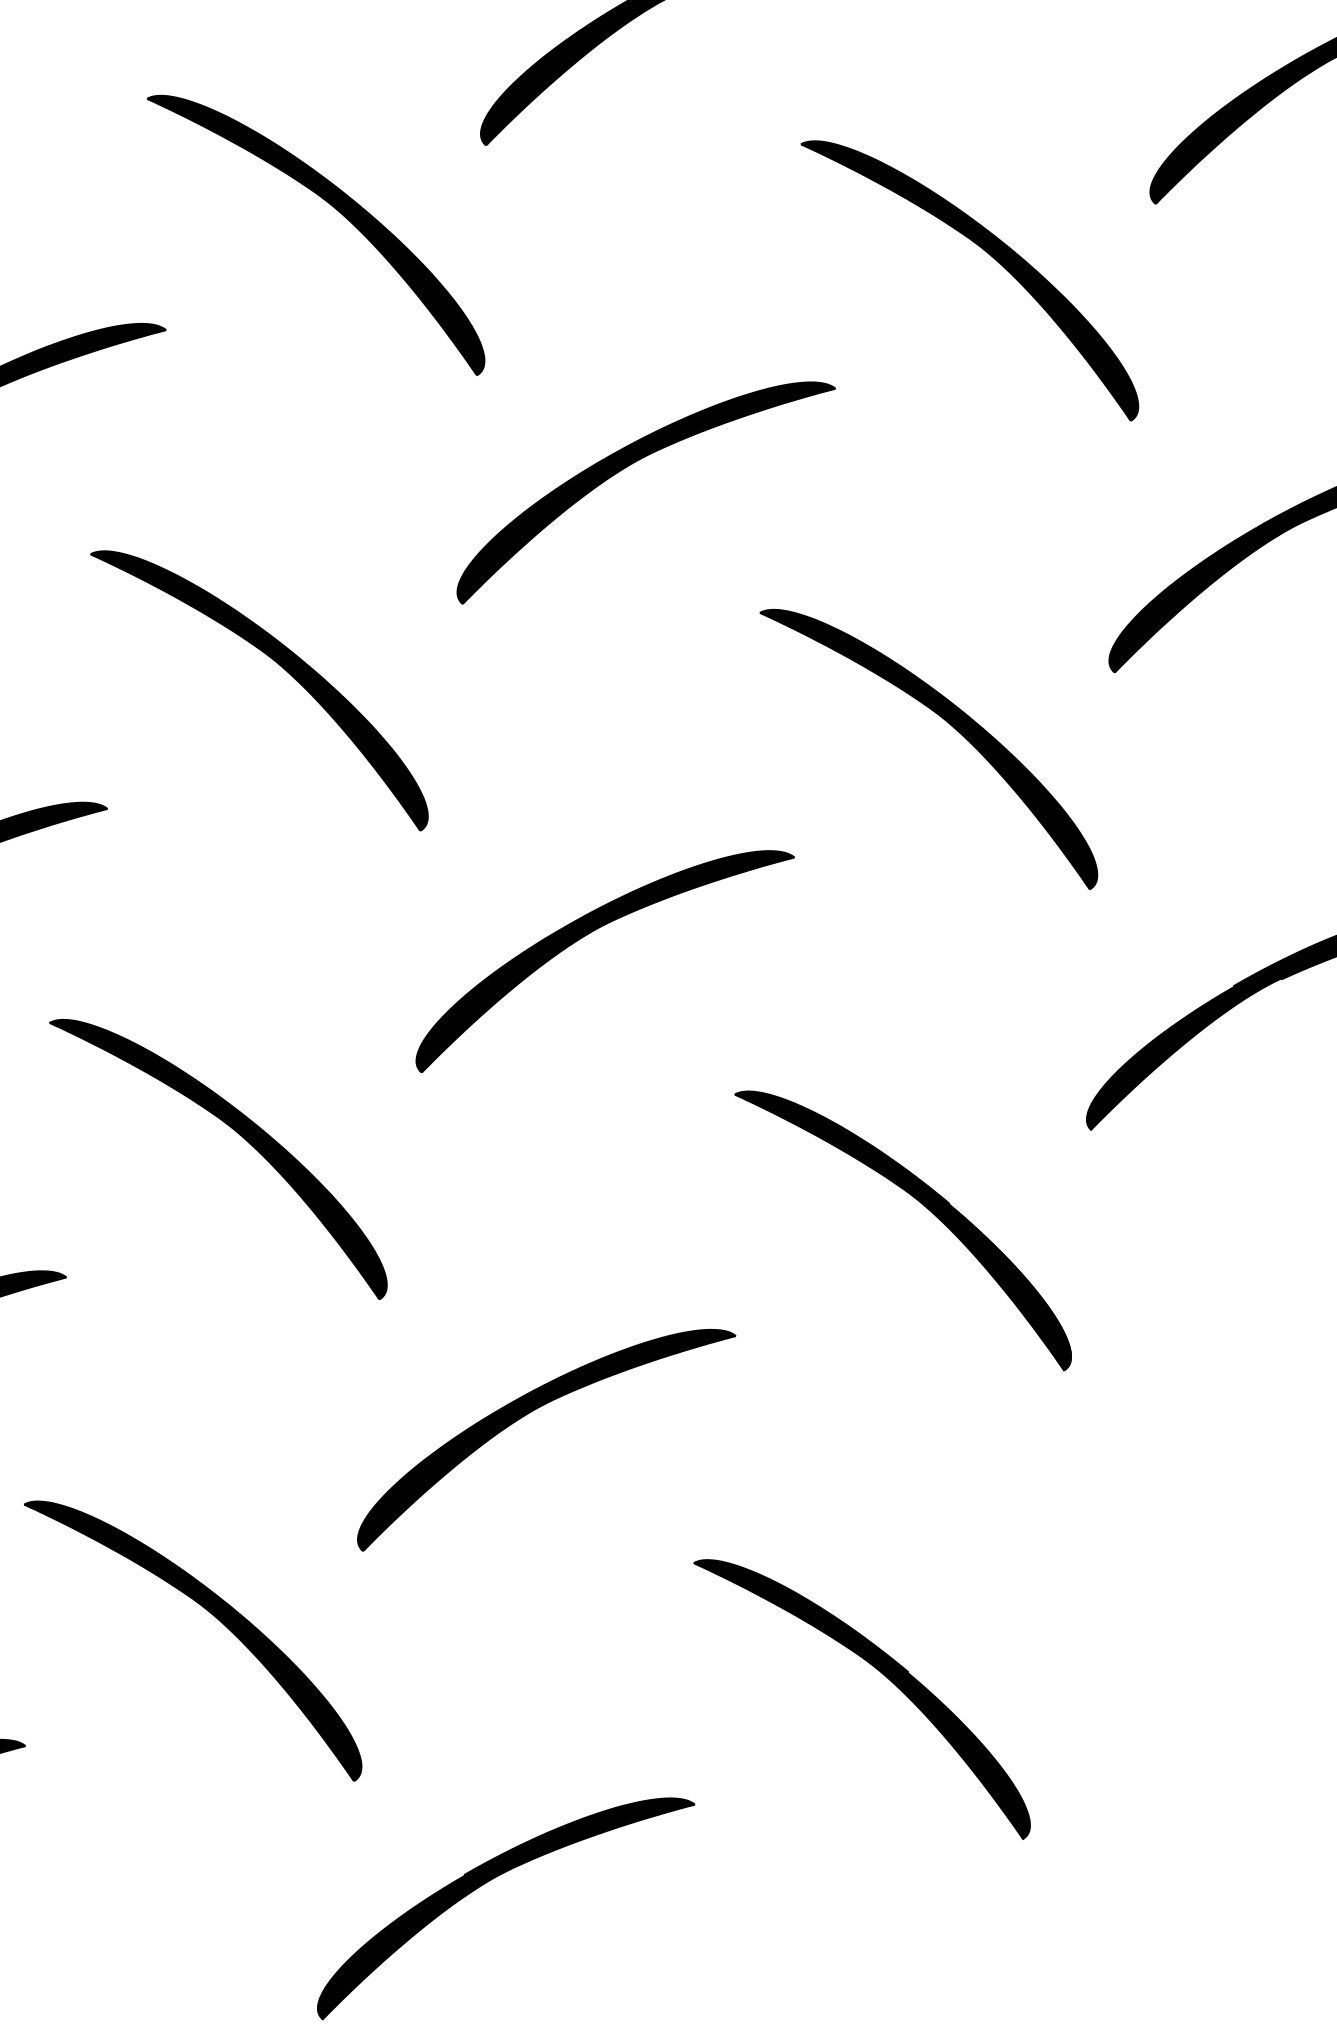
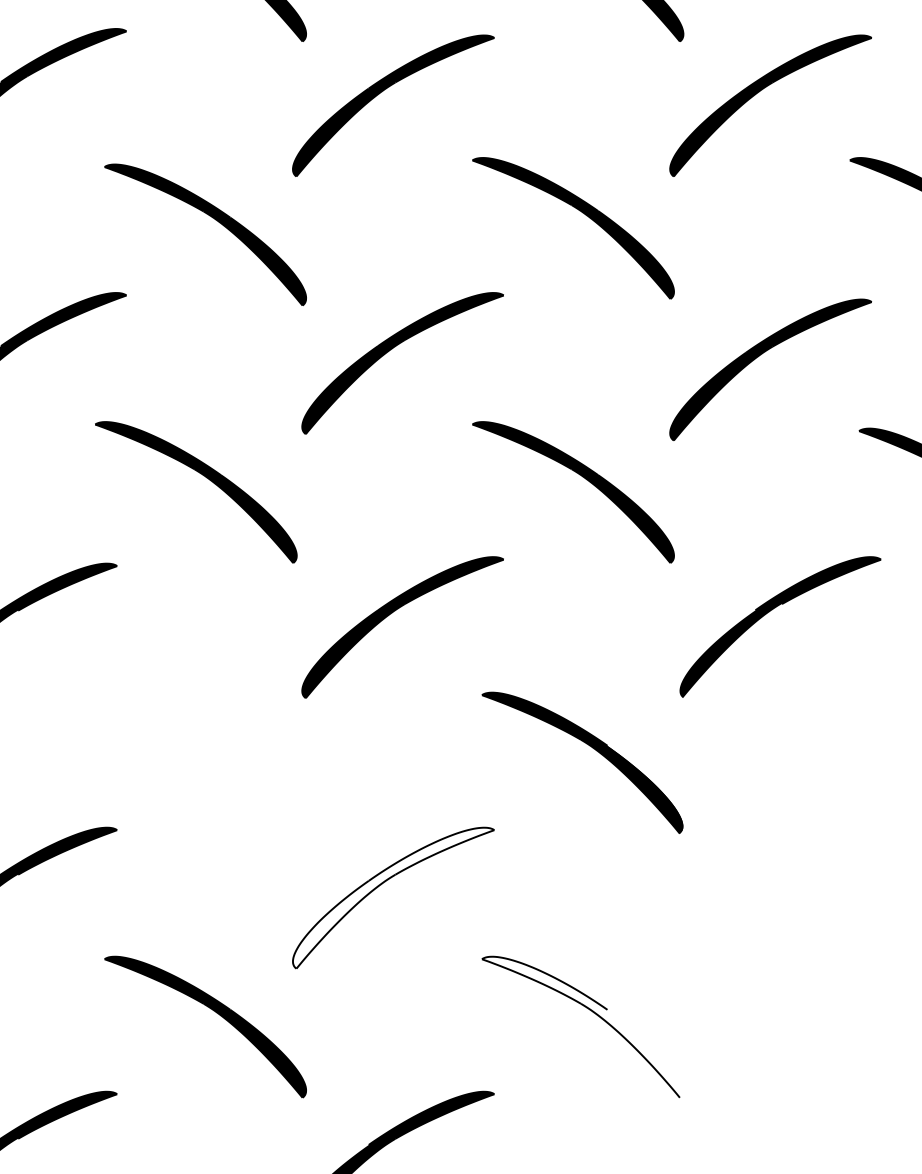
part: (238, 1135) -> (206, 742), removed
fill: (546, 1439) -> (393, 897), removed
fill: (861, 1698) -> (582, 1026), removed

